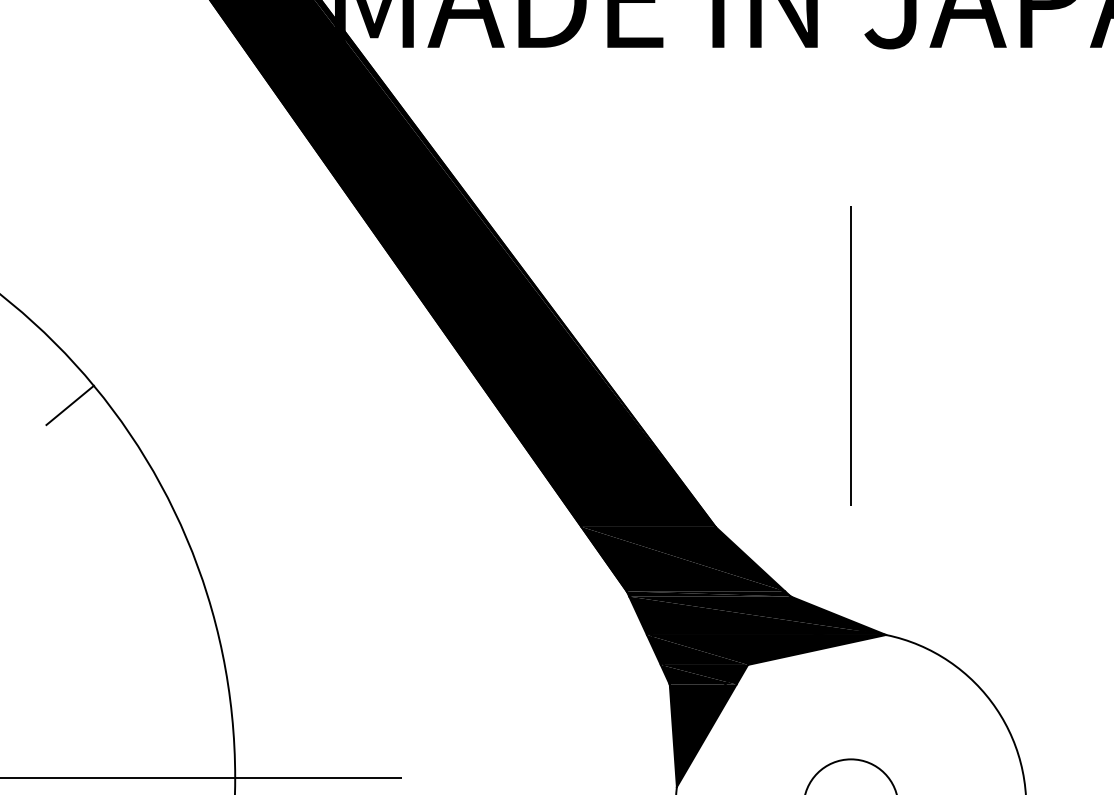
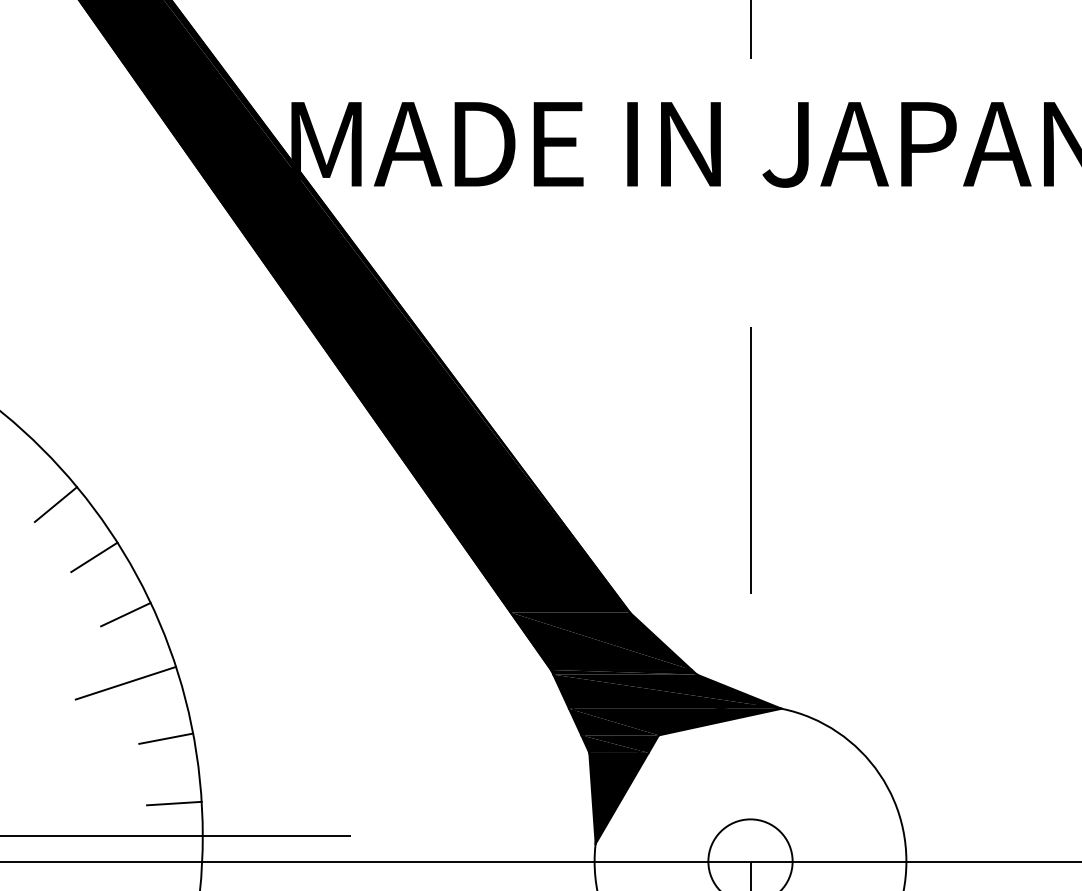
line: (113, 464) -> (94, 557), added
line: (148, 529) -> (125, 614), added
line: (148, 605) -> (125, 682), added
line: (194, 668) -> (166, 738), added
line: (203, 741) -> (174, 803), added

